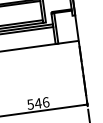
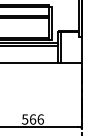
text: (37, 103) -> (32, 119), 546 -> 566

